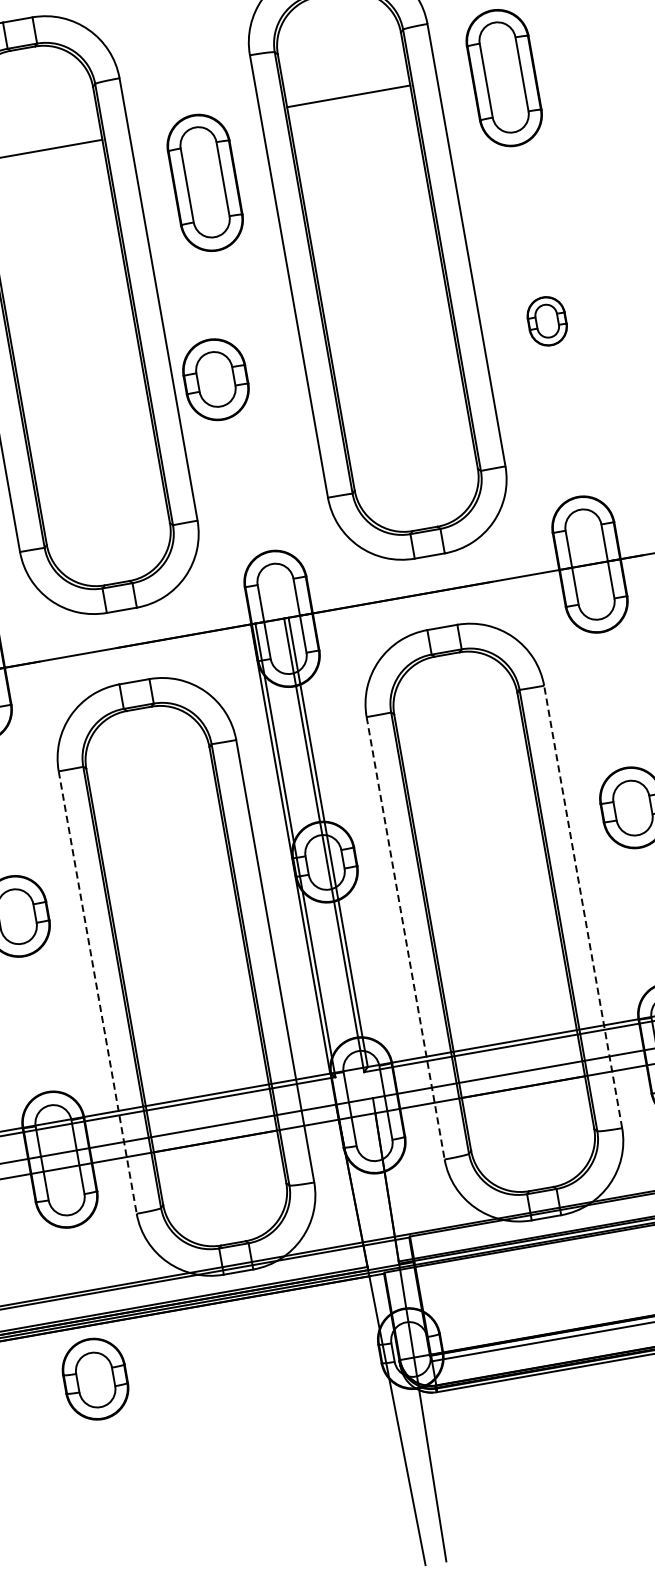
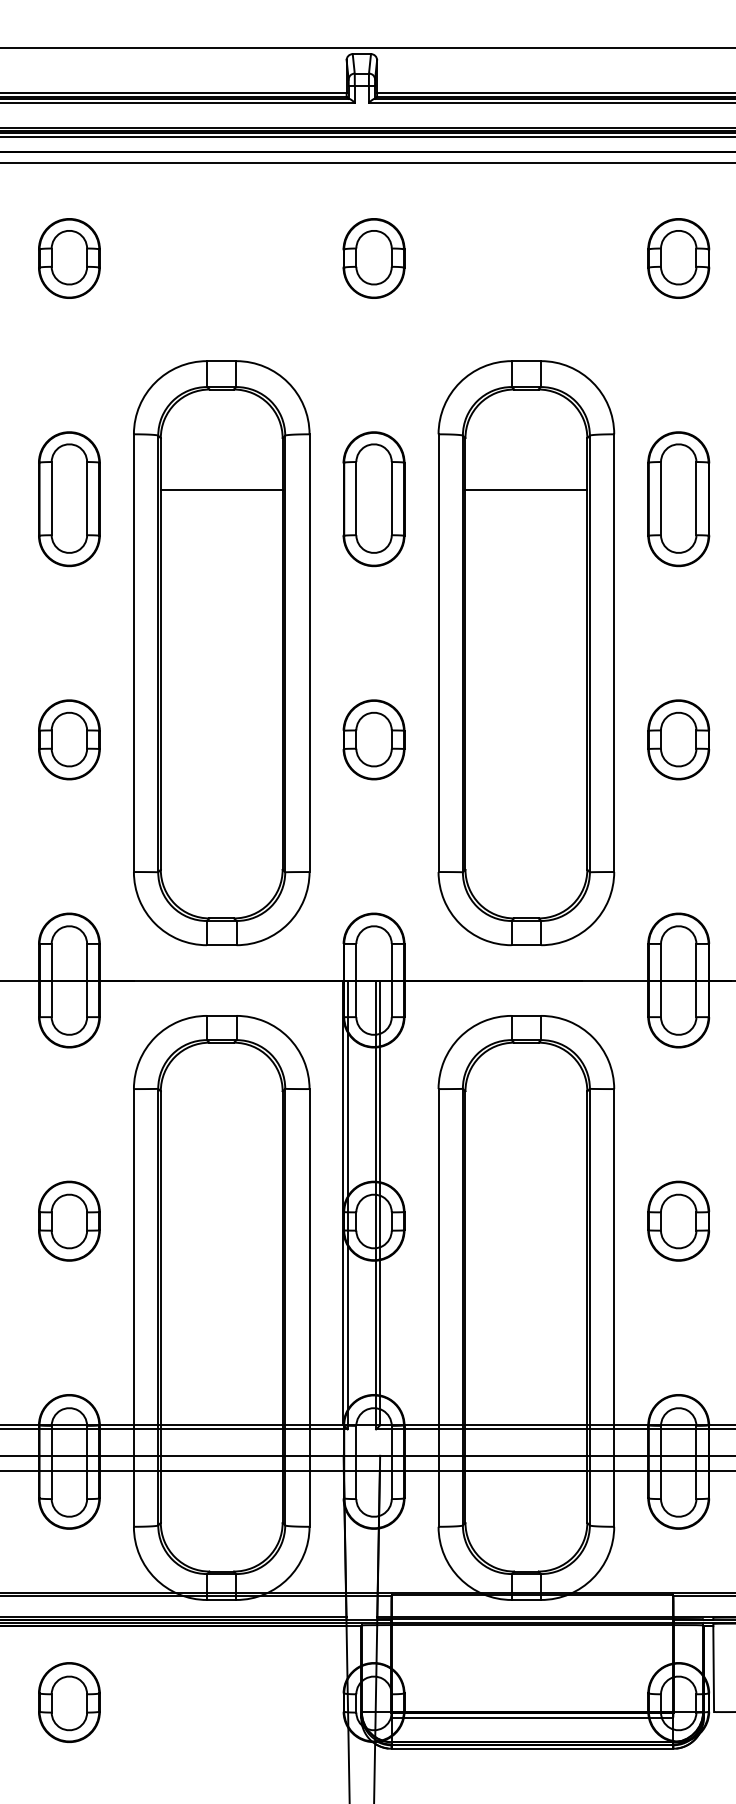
part: (204, 183) -> (373, 499), moved
part: (546, 320) -> (678, 739), size x1.67
part: (215, 379) -> (373, 739), moved
line: (583, 906) -> (614, 1307), dashed -> solid
line: (405, 937) -> (438, 1307), dashed -> solid
line: (97, 992) -> (133, 1307), dashed -> solid
part: (95, 1379) -> (69, 1702), moved

